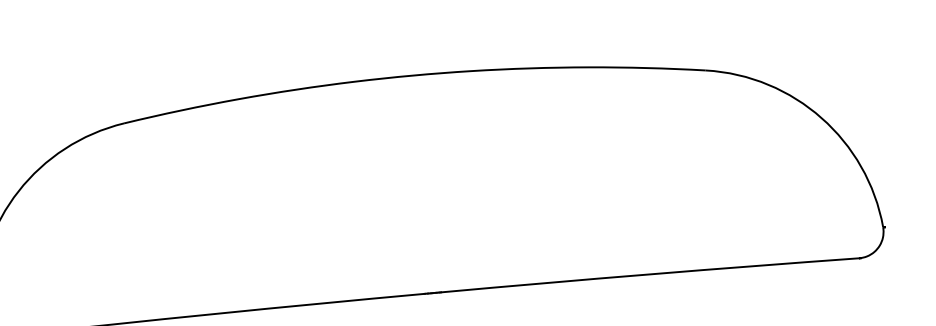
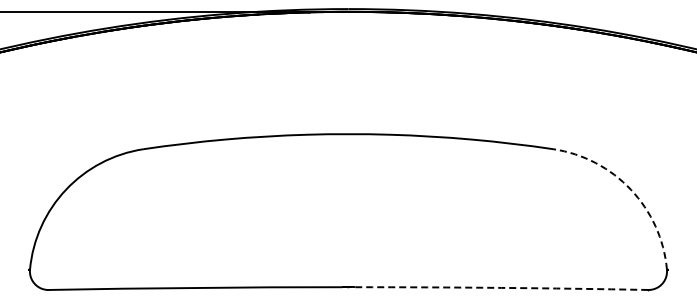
arc: (820, 117) -> (630, 189), solid -> dashed
arc: (650, 273) -> (501, 287), solid -> dashed

